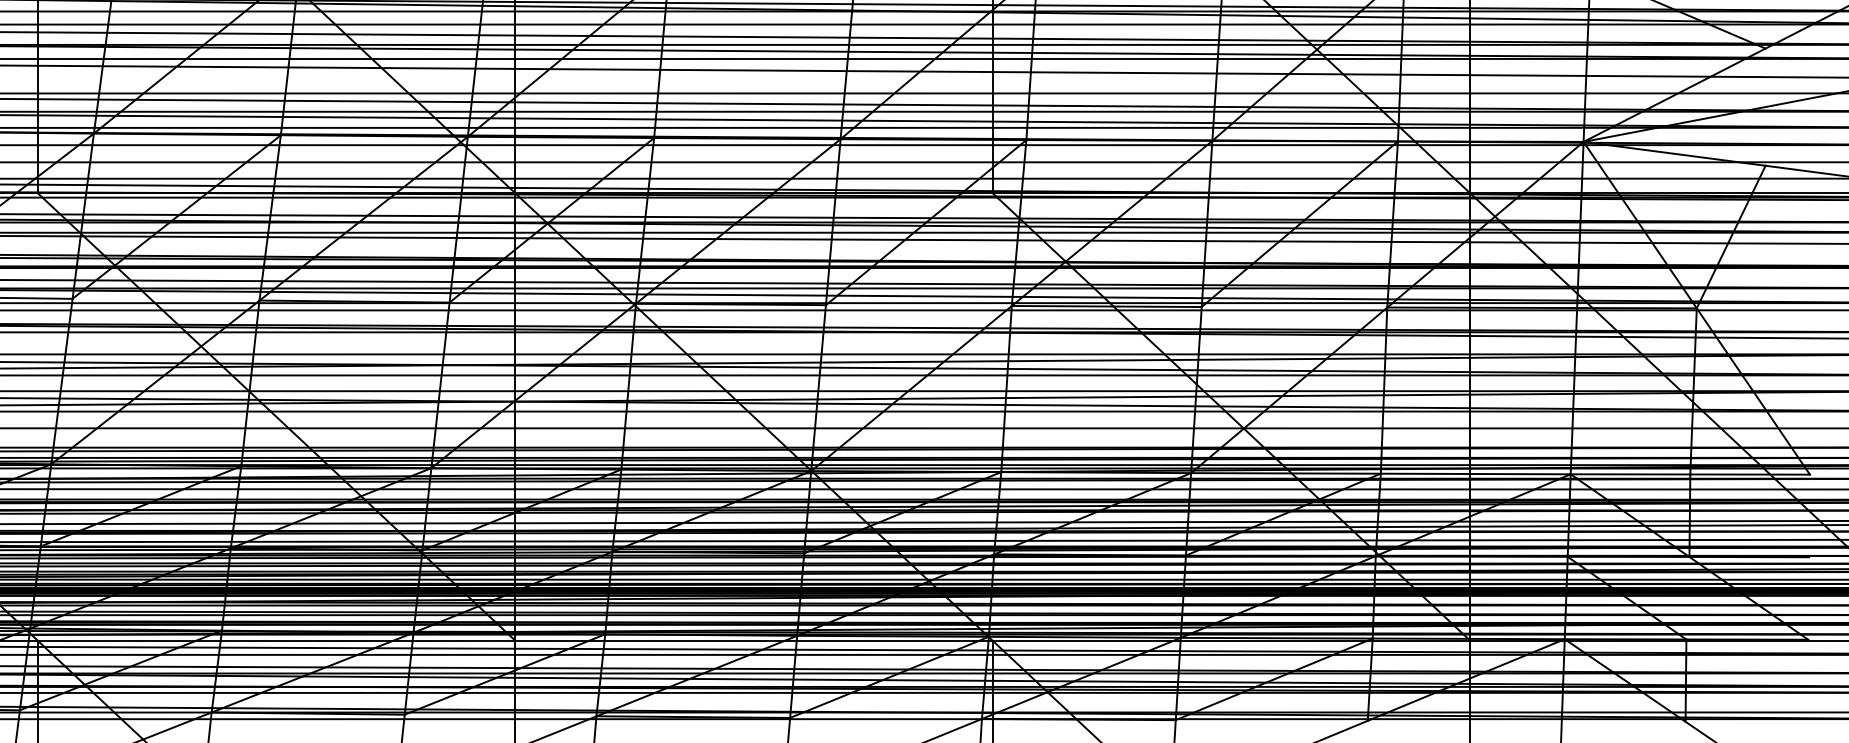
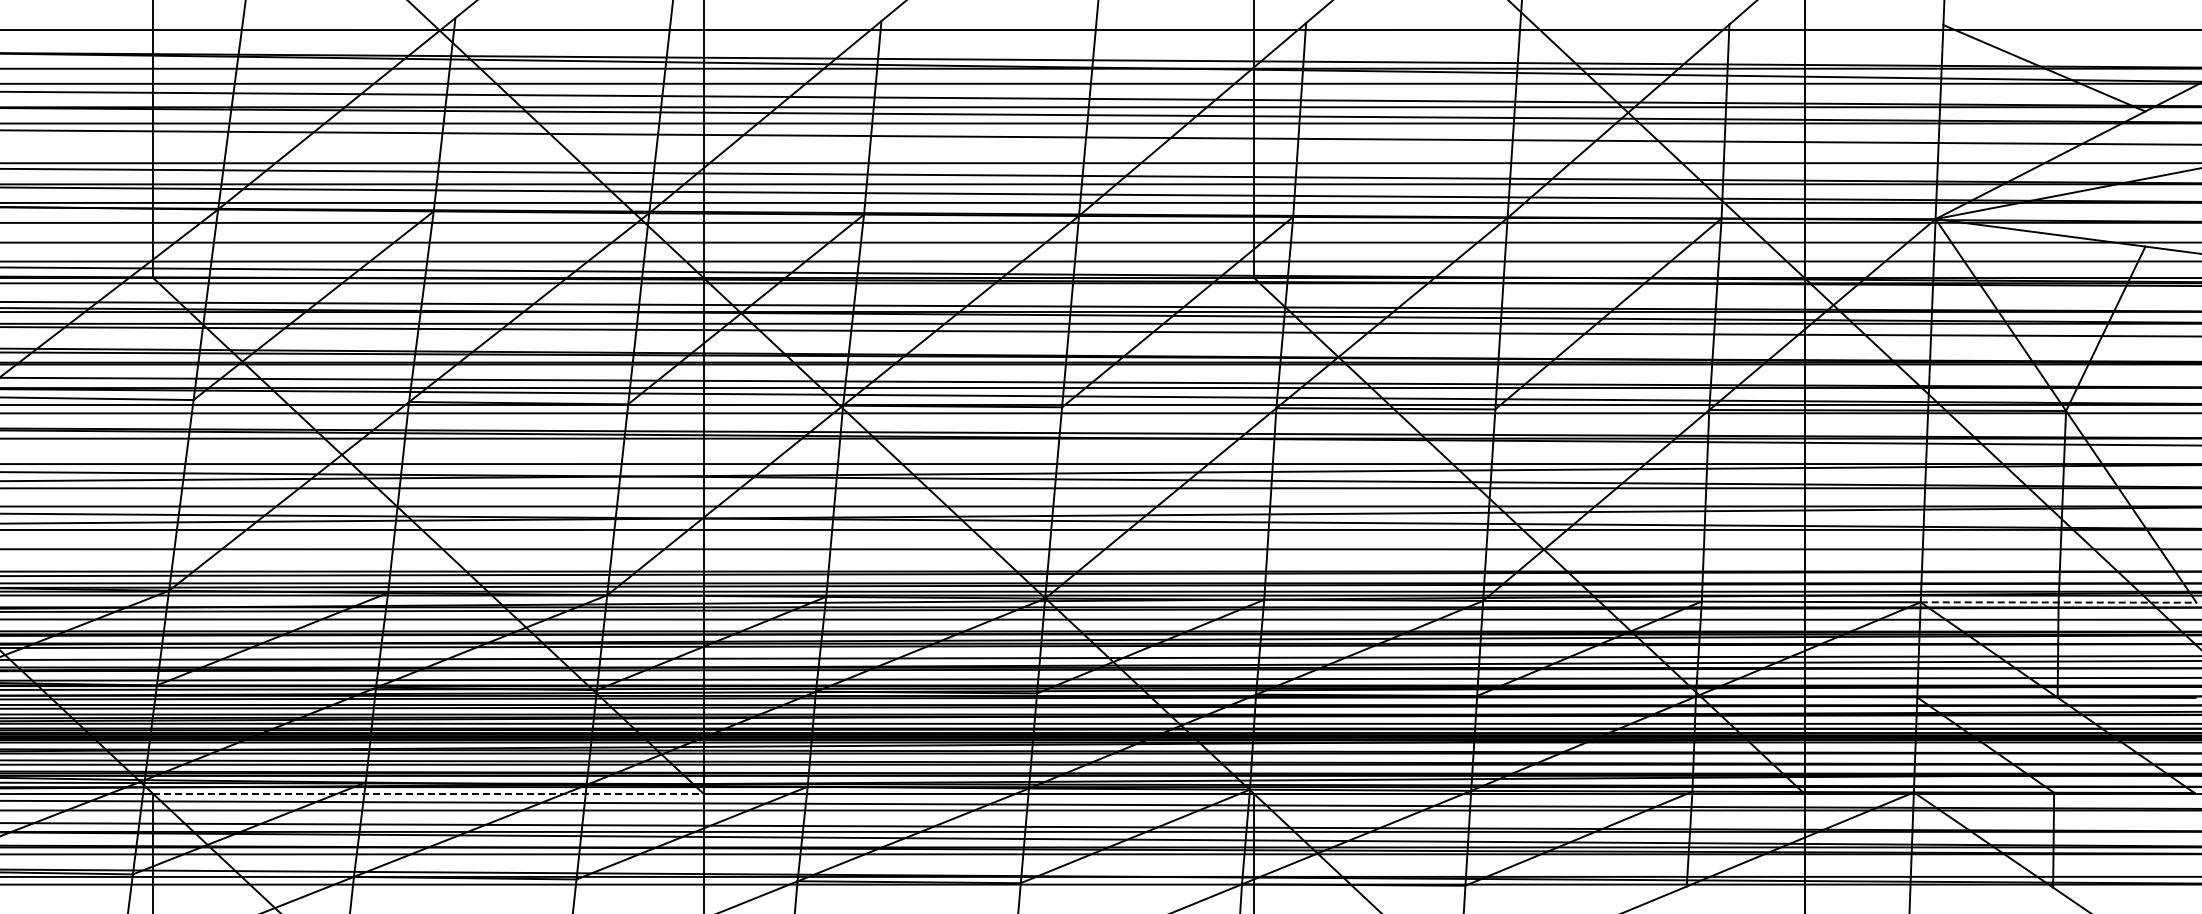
line: (1690, 474) -> (2058, 602), solid -> dashed
line: (277, 640) -> (429, 793), solid -> dashed

